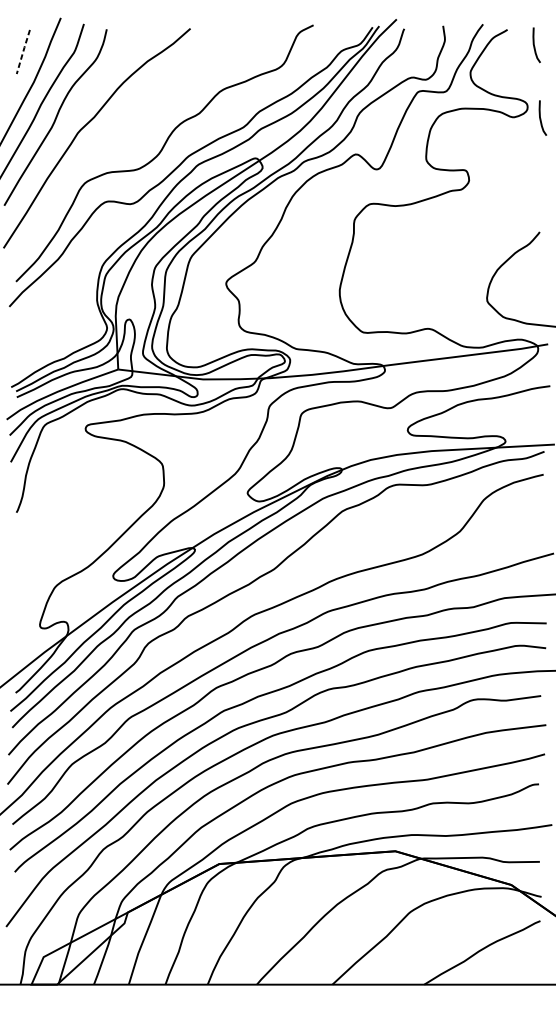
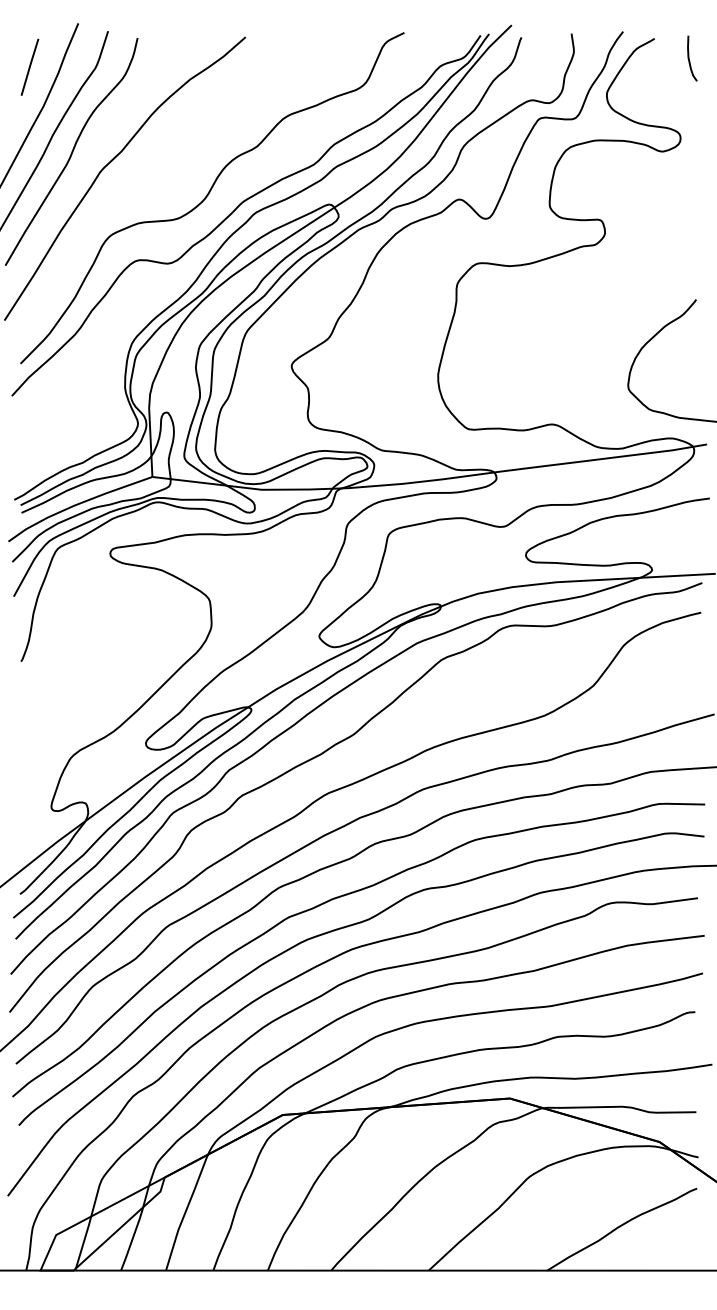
line: (22, 52) -> (29, 67), dashed -> solid
curve: (540, 118) -> (697, 152), removed

